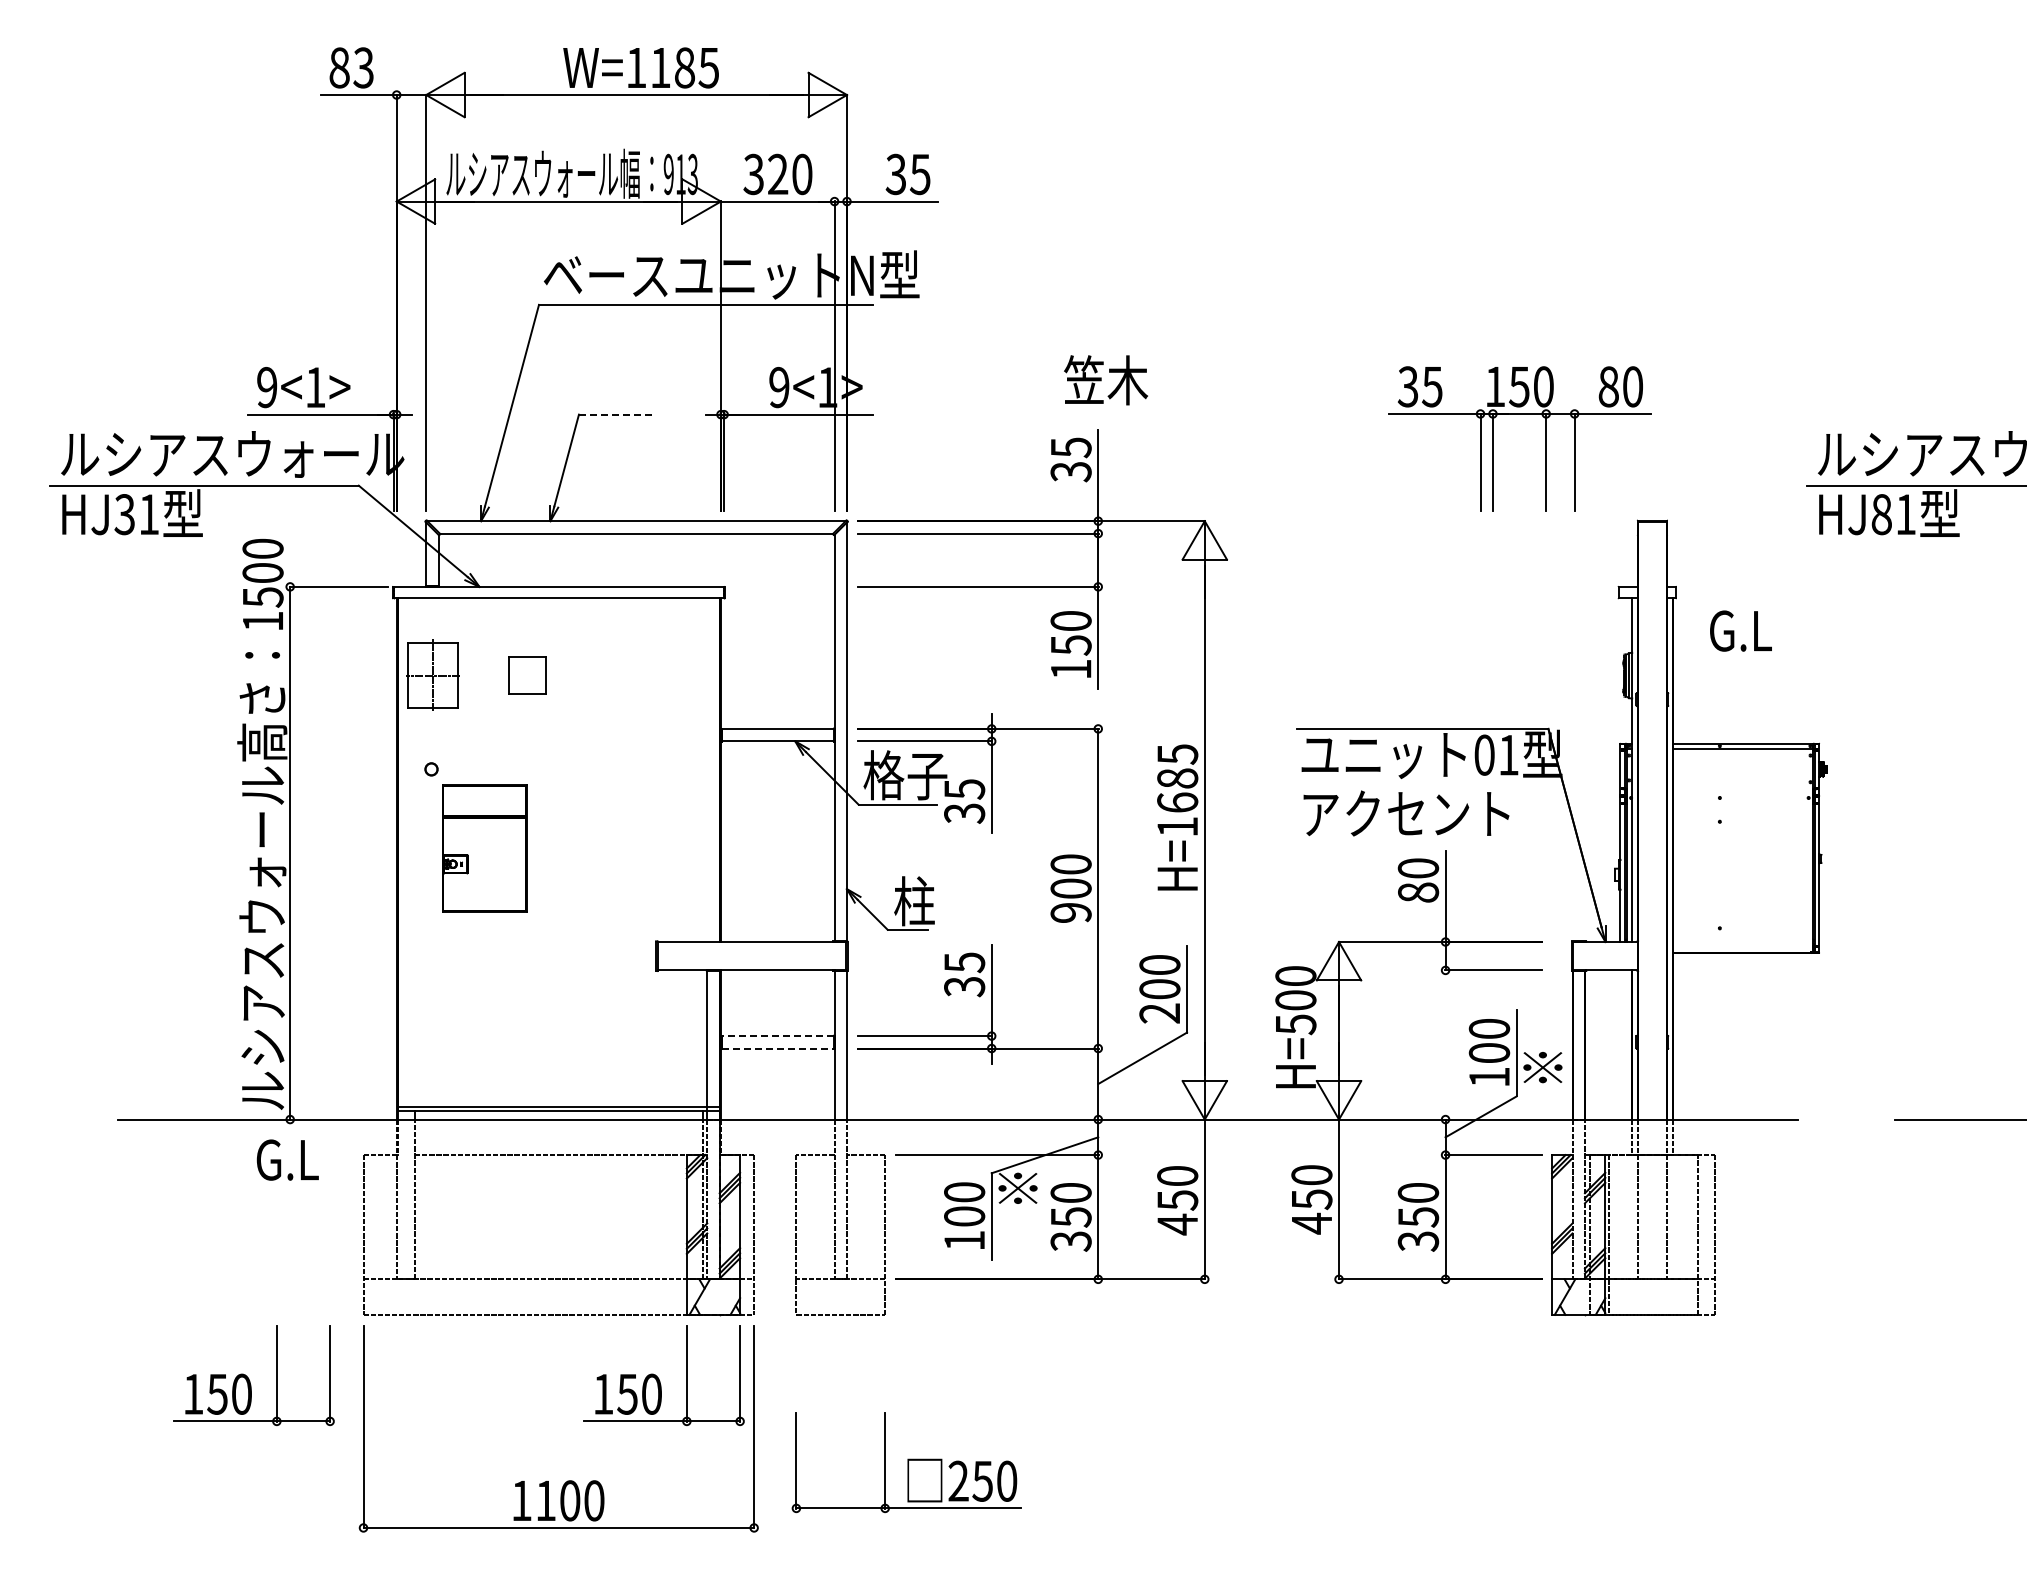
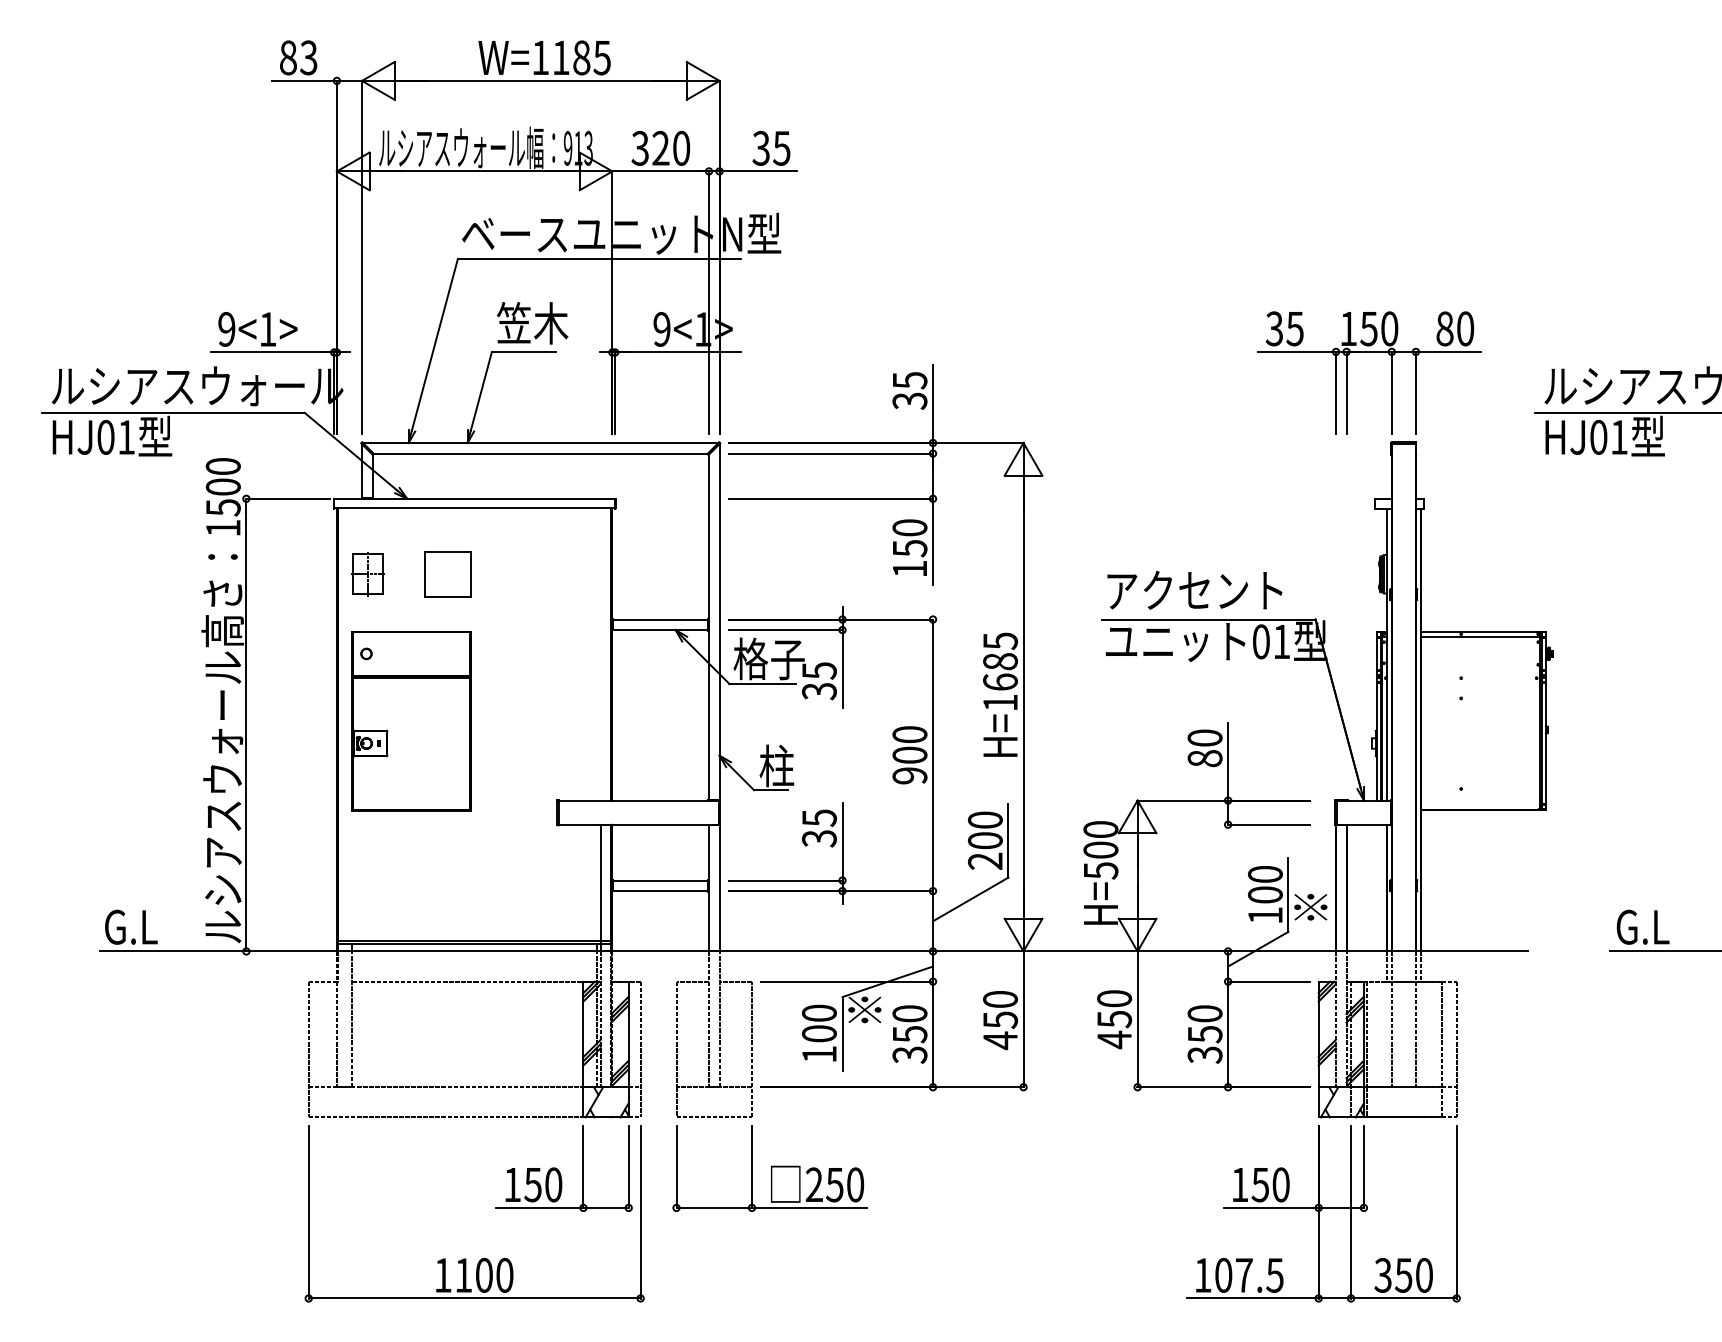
text: (1105, 380) -> (532, 323), moved
line: (616, 414) -> (523, 352), dashed -> solid
part: (1519, 414) -> (1369, 352), moved
text: (124, 514) -> (105, 437), HJ31 -> HJ01
text: (1881, 514) -> (1598, 437), HJ81 -> HJ01
text: (1740, 630) -> (1642, 926), moved
part: (433, 675) -> (368, 574), size x0.71
part: (527, 675) -> (448, 574), size x1.43
text: (1406, 813) -> (1194, 590), moved
part: (484, 848) -> (411, 721), size x1.67
line: (777, 1036) -> (660, 880), dashed -> solid
line: (778, 1048) -> (661, 891), dashed -> solid
text: (287, 1159) -> (131, 926), moved
part: (253, 1375) -> (215, 1168), removed
part: (1557, 1428) -> (1323, 1213), added
part: (906, 1462) -> (770, 1168), moved

